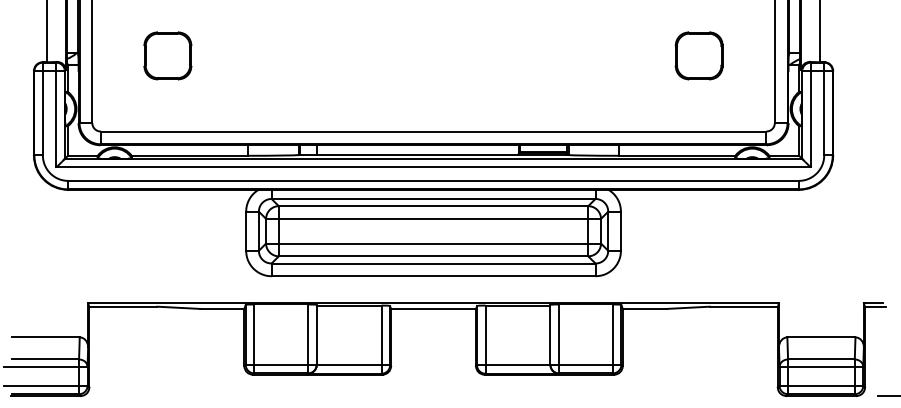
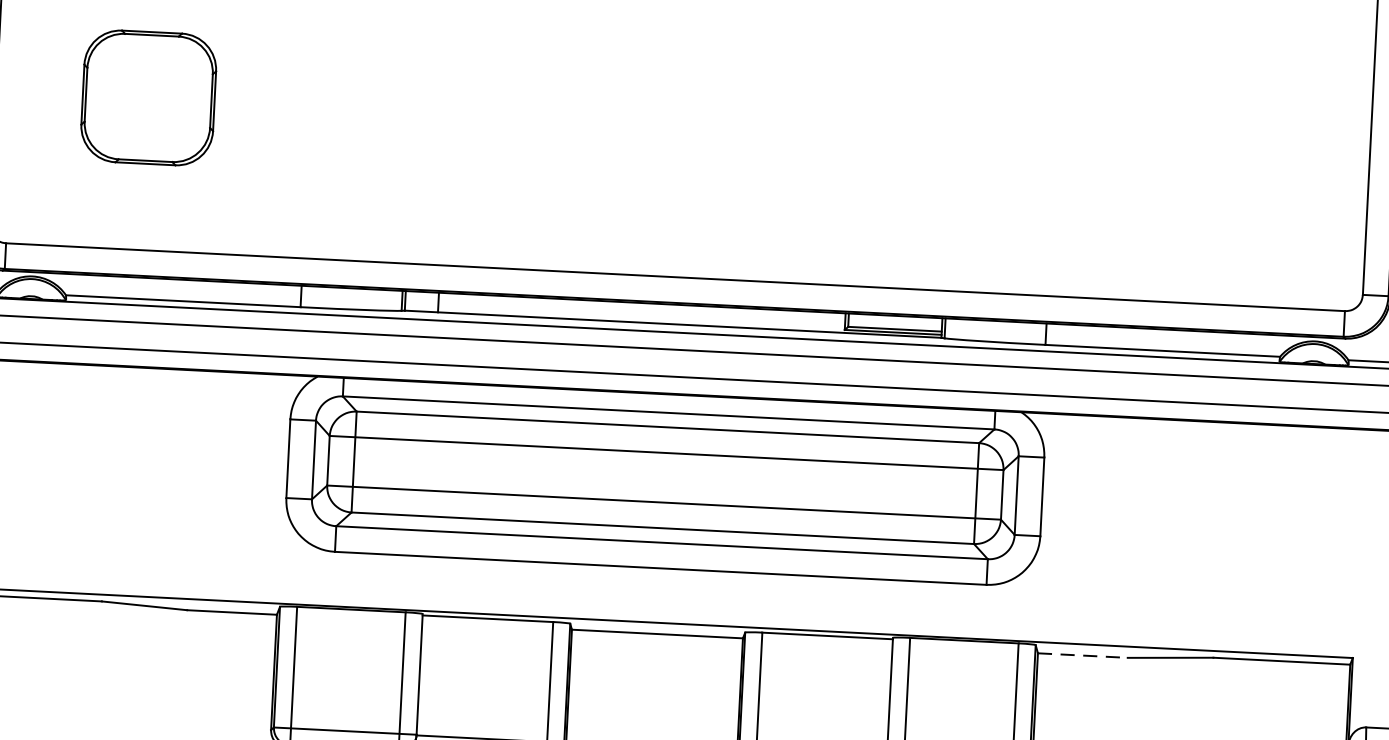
part: (167, 55) -> (148, 97), size x1.4
part: (698, 55) -> (1216, 151), removed
line: (645, 308) -> (1083, 654), solid -> dashed

